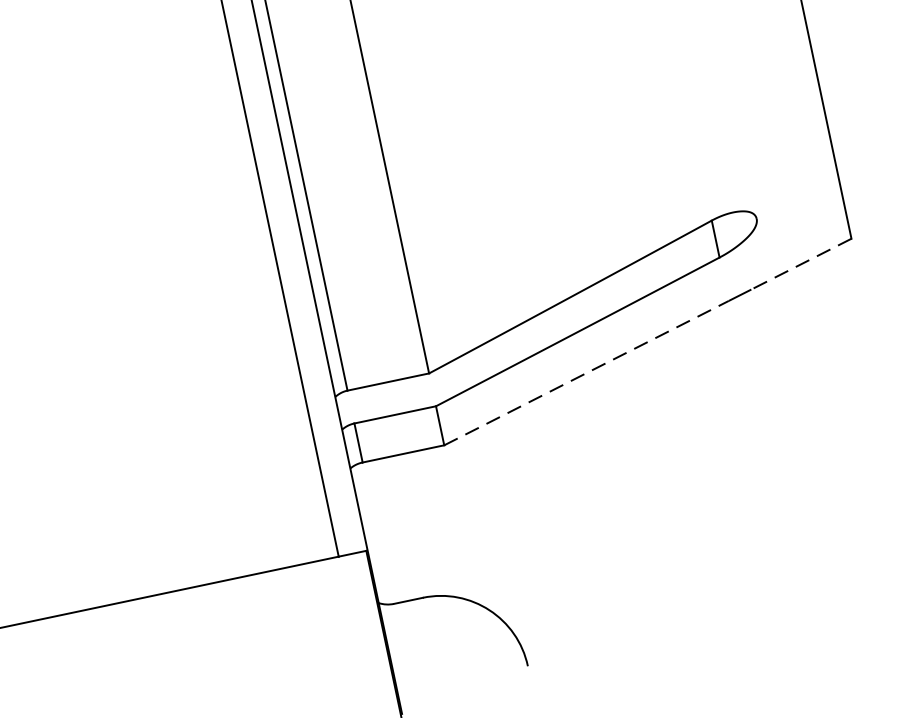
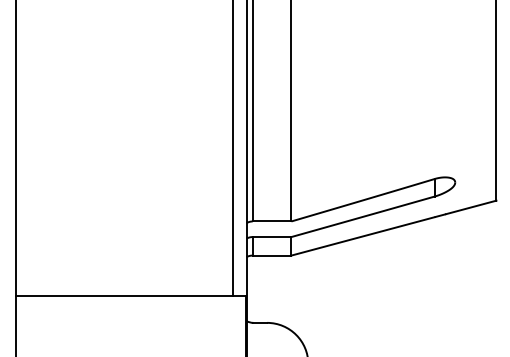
line: (799, 264) -> (470, 207), dashed -> solid
line: (587, 373) -> (363, 236), dashed -> solid

